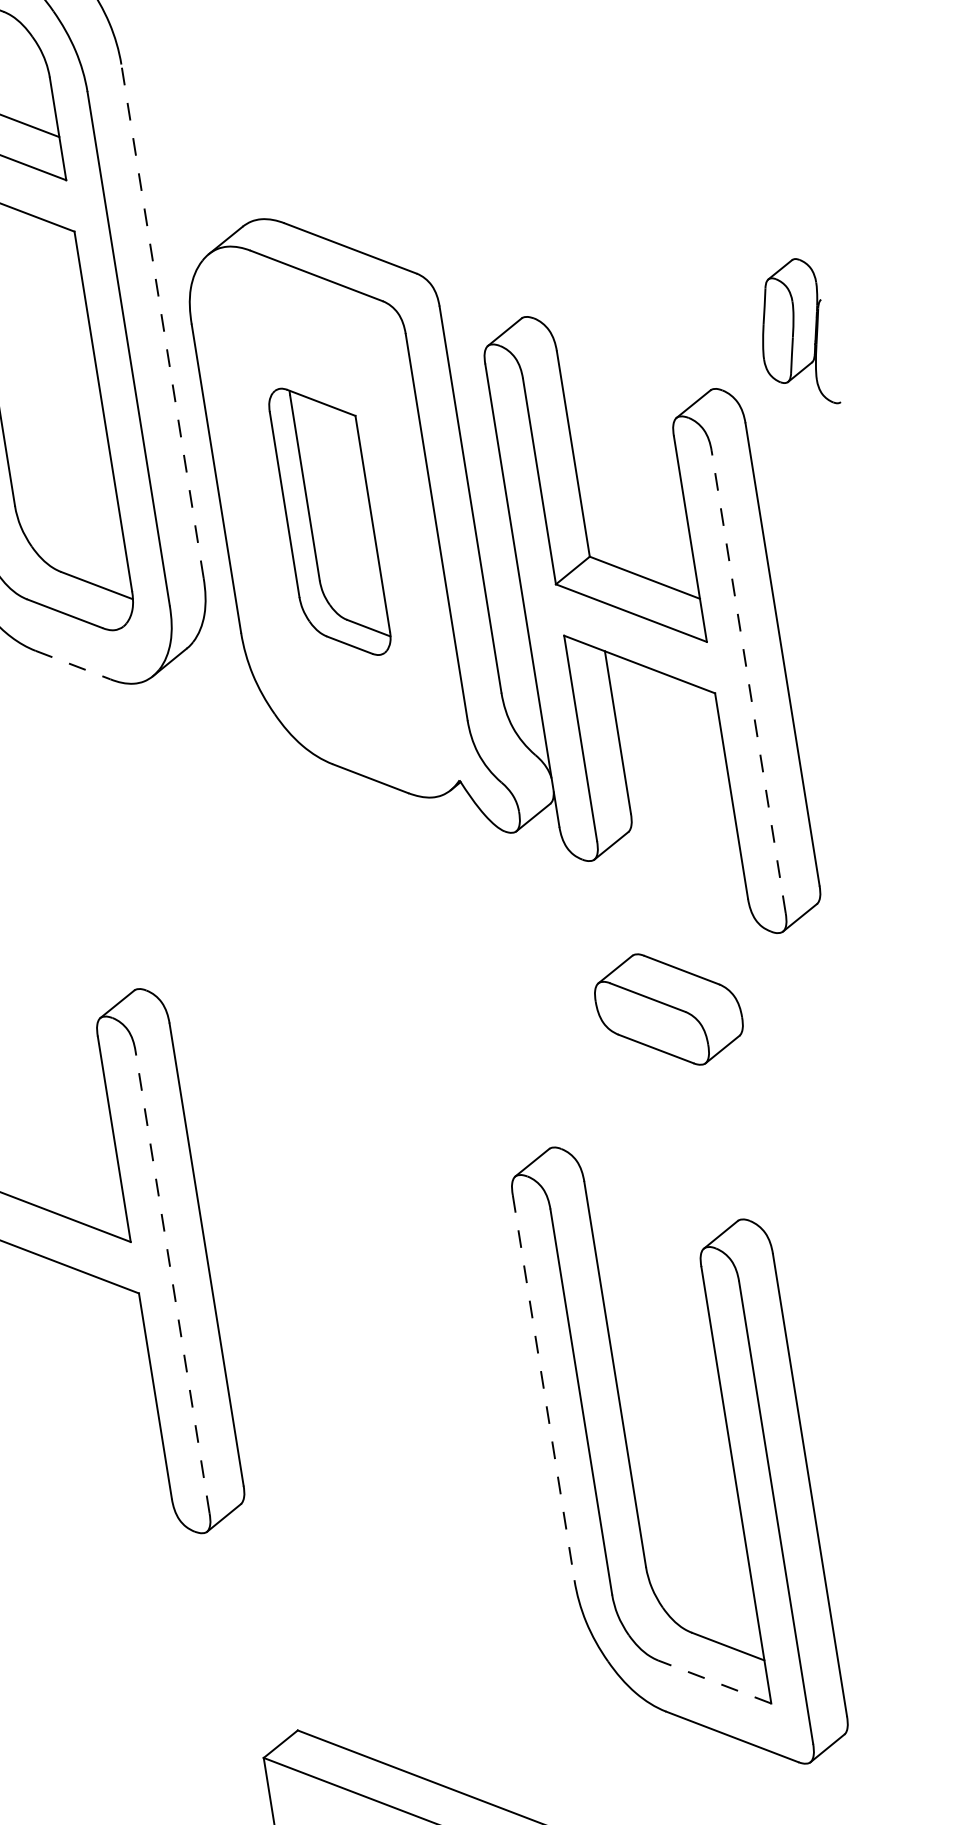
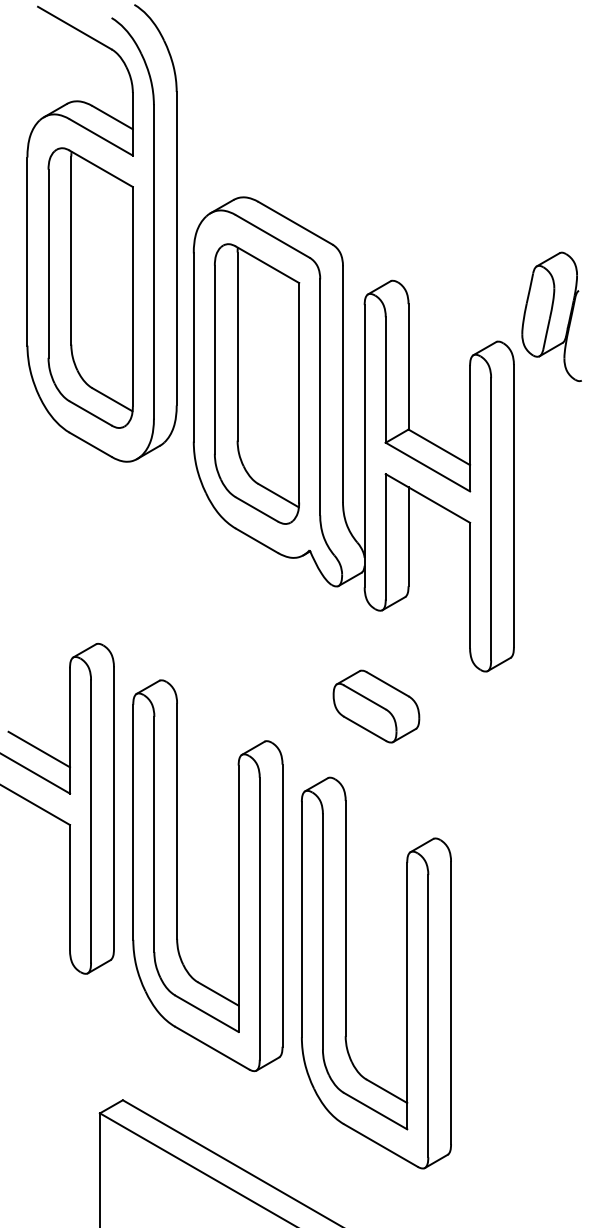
line: (162, 320) -> (176, 248), dashed -> solid
part: (794, 333) -> (551, 316), size x1.43
part: (330, 520) -> (257, 383), size x1.67
line: (74, 666) -> (91, 445), dashed -> solid
line: (749, 680) -> (491, 518), dashed -> solid
part: (668, 1009) -> (376, 706), moved
line: (69, 1177) -> (39, 749), added
line: (172, 1280) -> (91, 820), dashed -> solid
part: (328, 1347) -> (177, 875), added
line: (543, 1387) -> (301, 919), dashed -> solid
line: (714, 1682) -> (375, 1111), dashed -> solid

